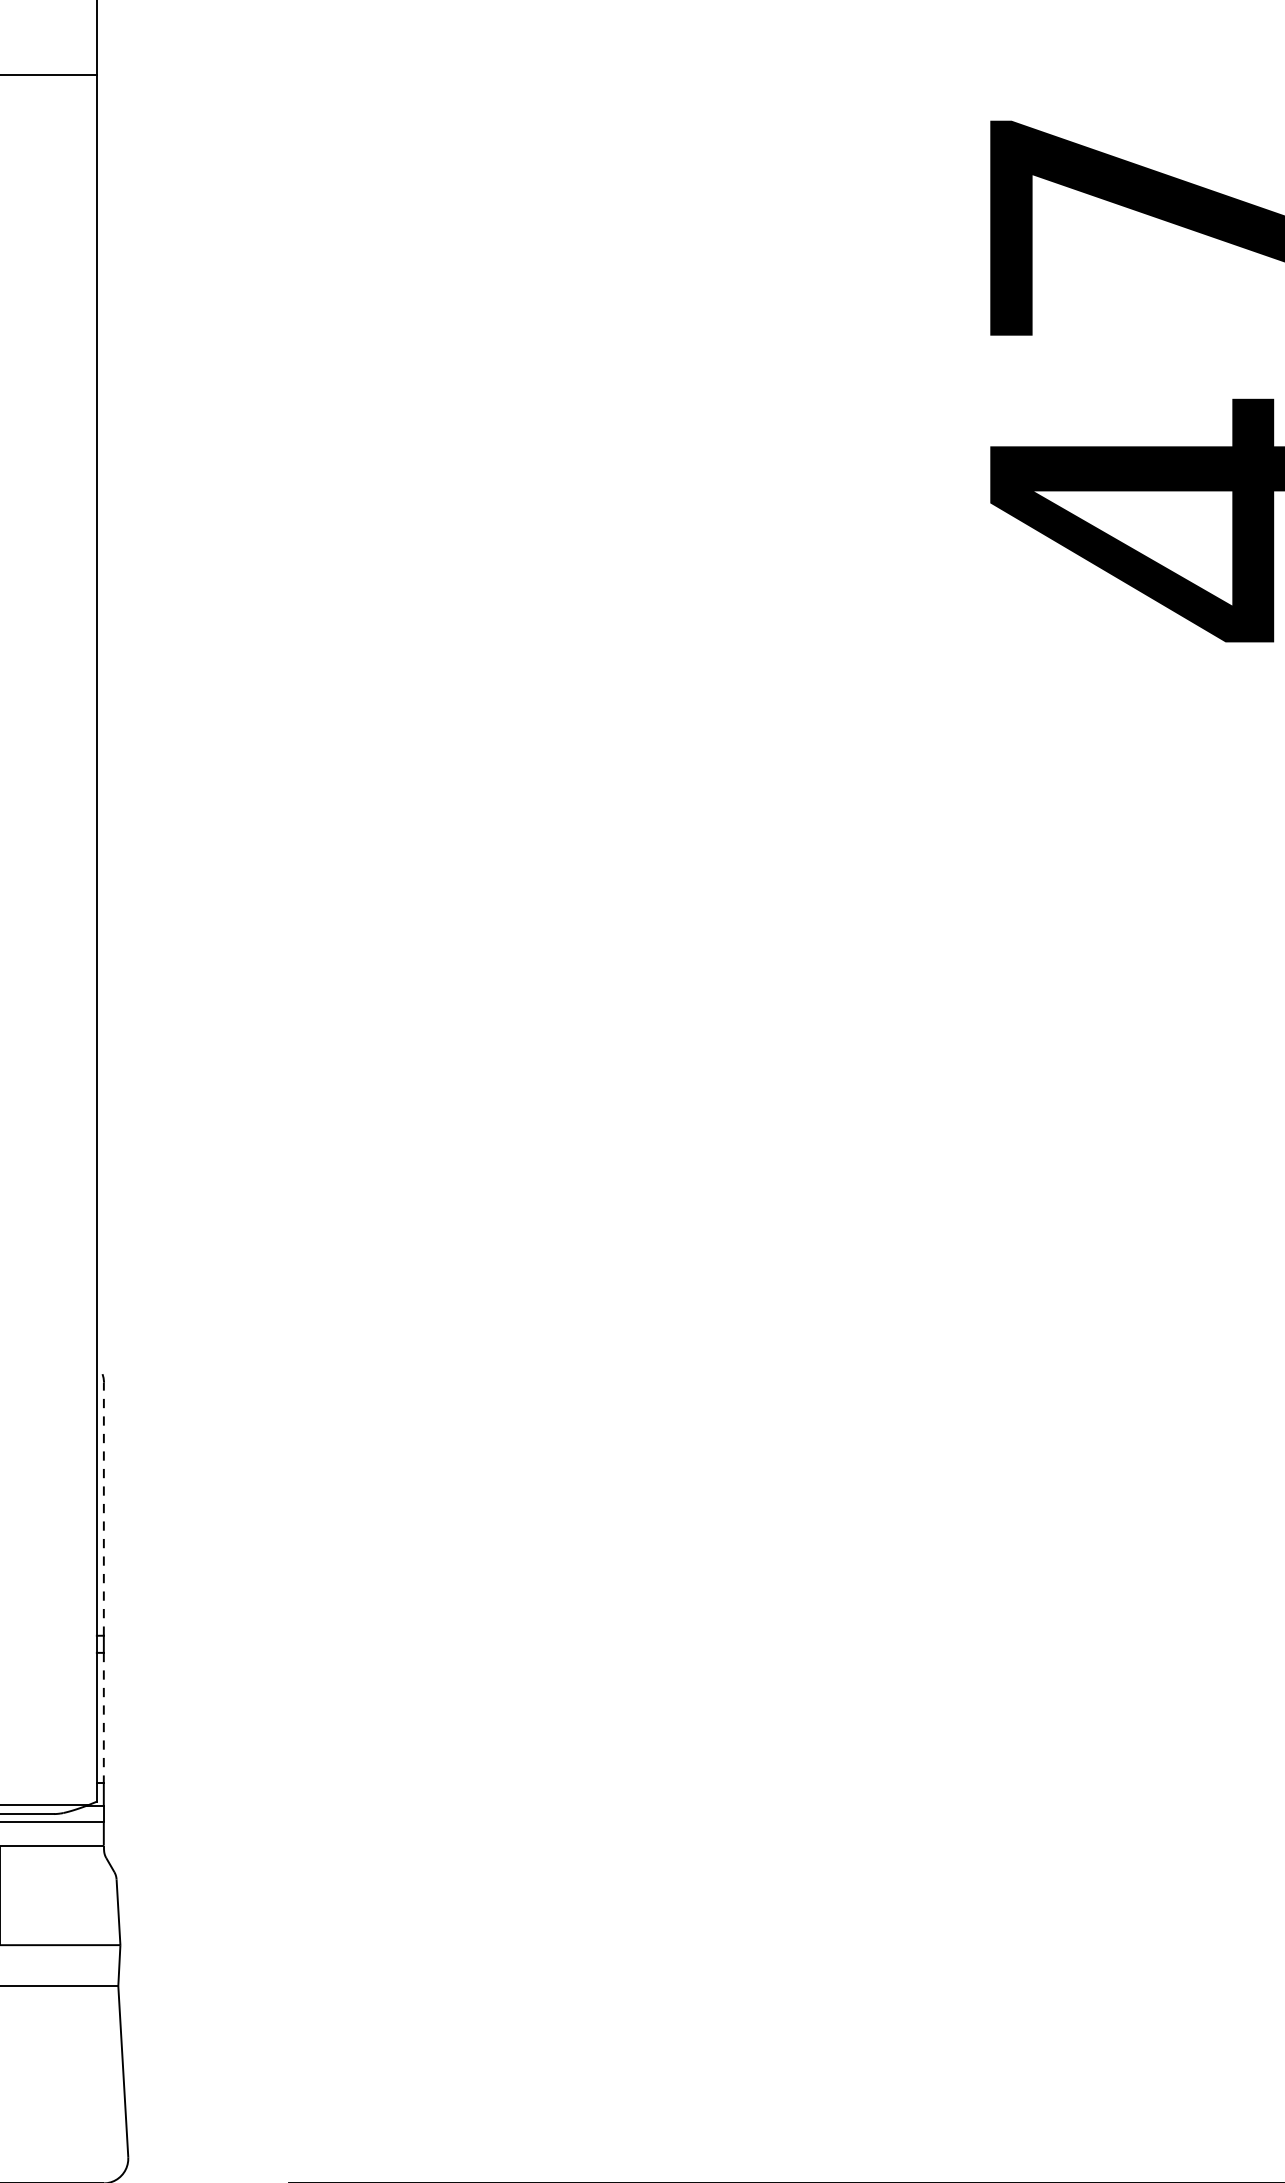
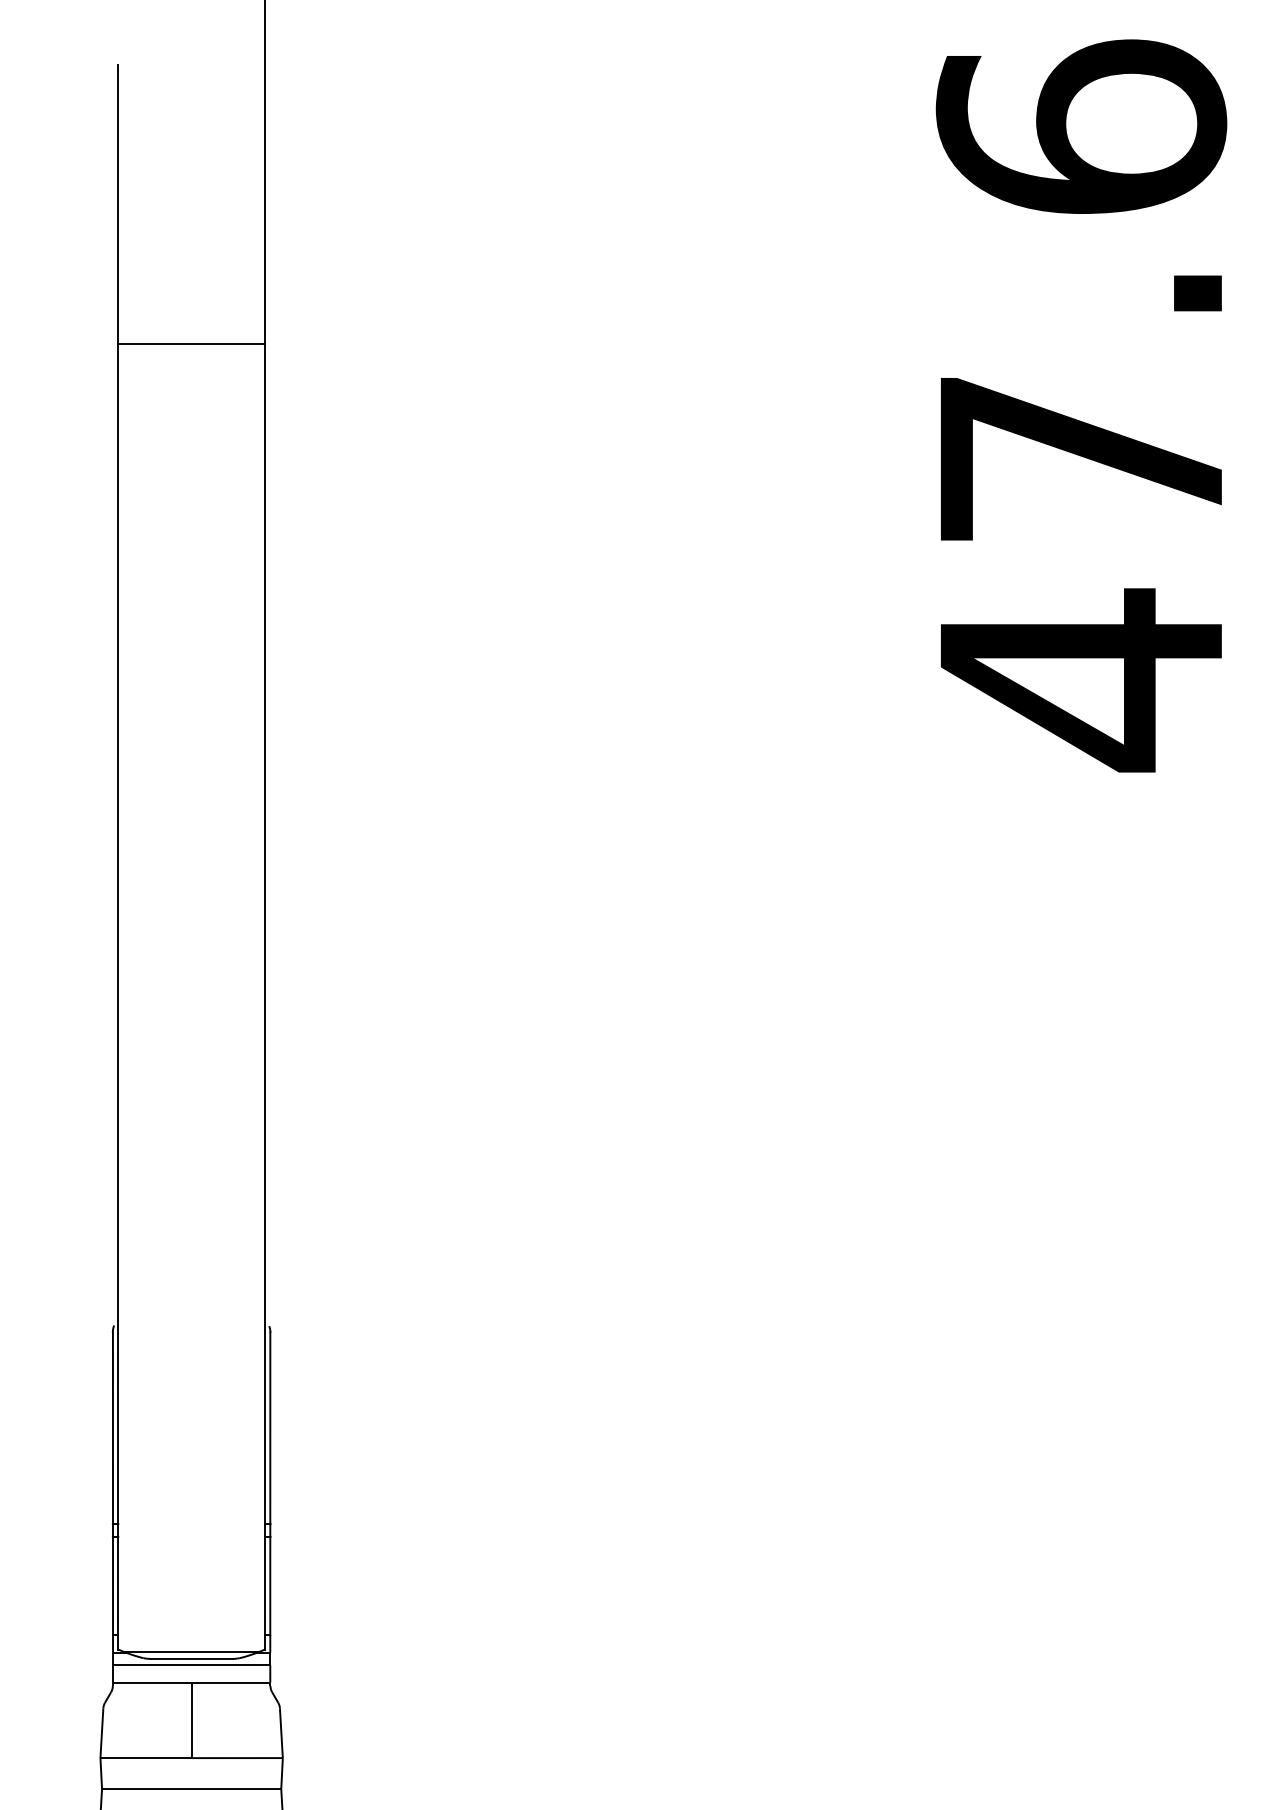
line: (104, 1509) -> (270, 1428), dashed -> solid
line: (104, 1718) -> (270, 1586), dashed -> solid

